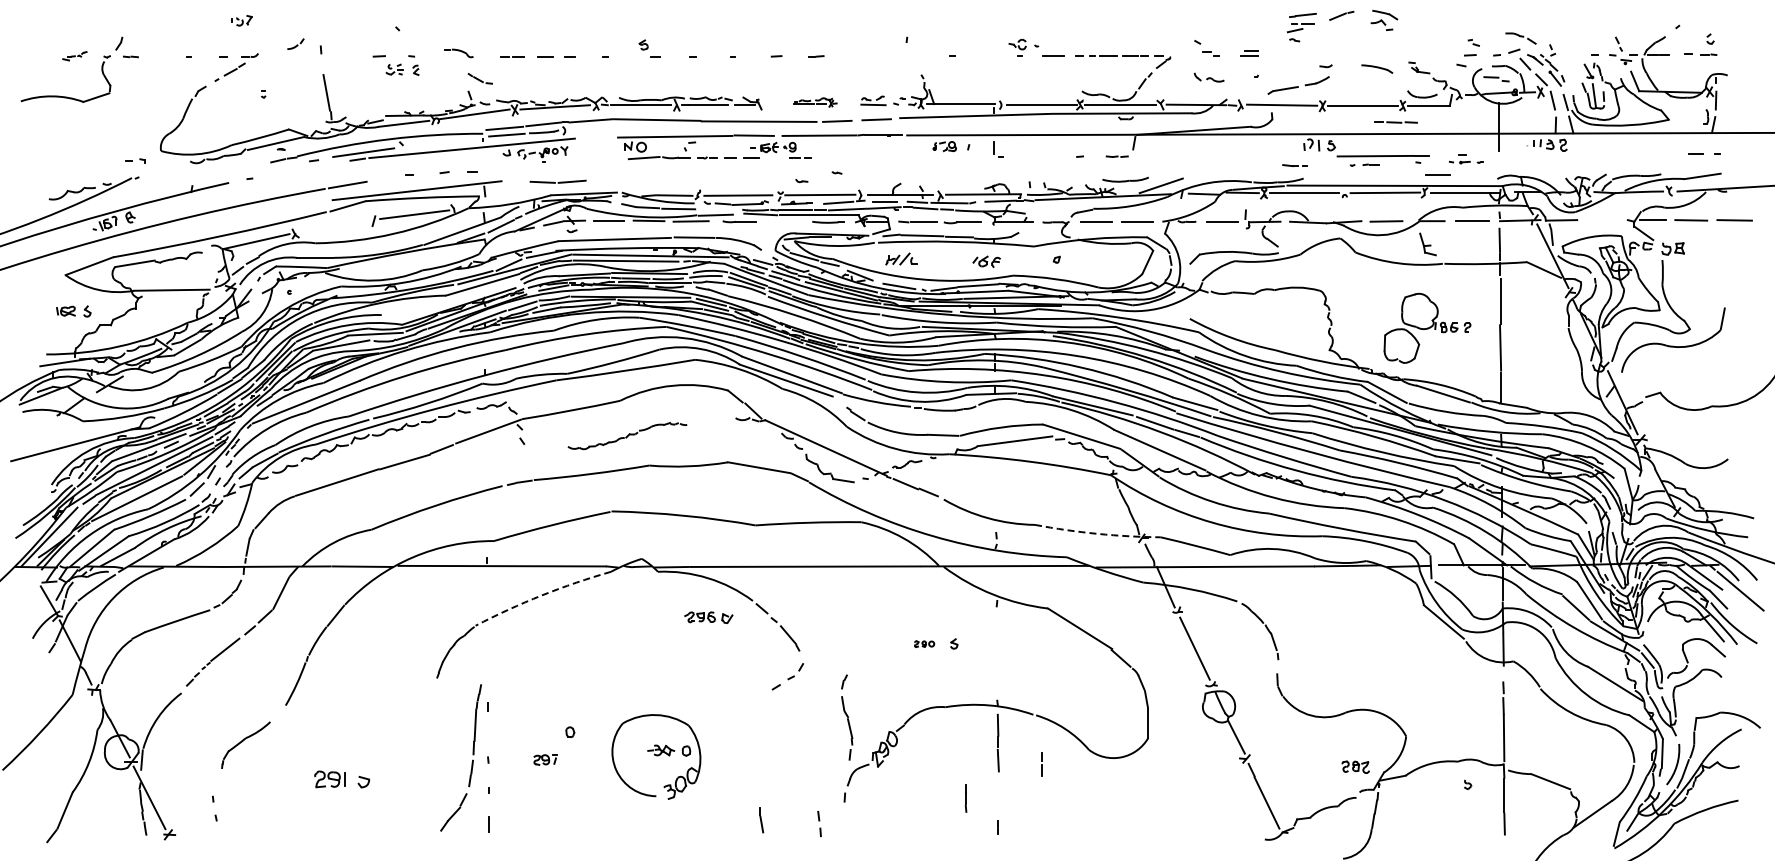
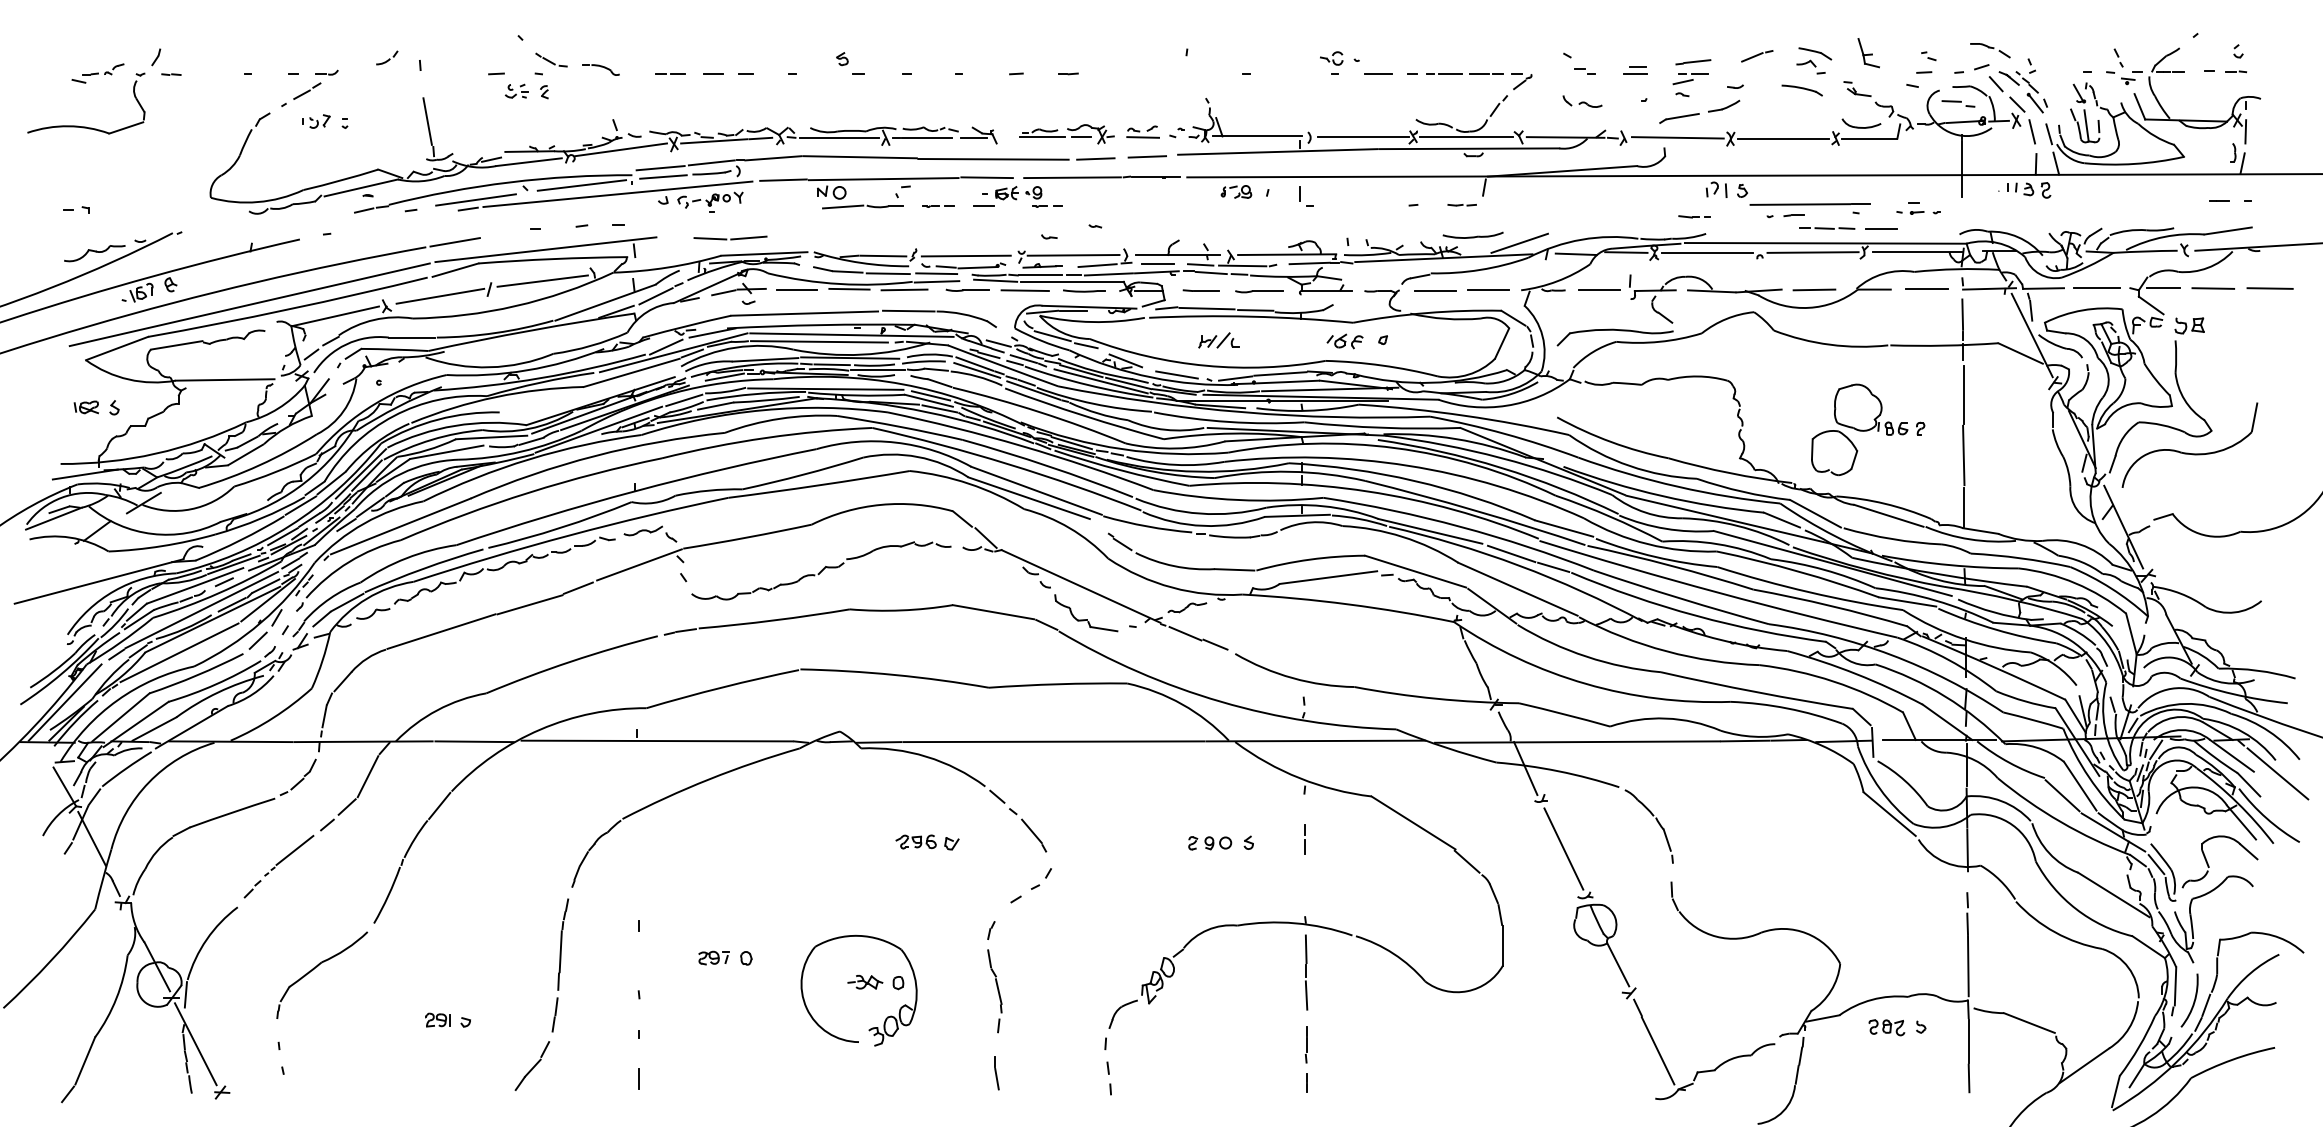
line: (1341, 15) -> (1756, 55), moved
part: (241, 20) -> (316, 121), moved
part: (1384, 20) -> (1814, 60), moved
part: (1301, 27) -> (1691, 78), moved
part: (74, 56) -> (97, 74), size x1.67
part: (479, 78) -> (550, 59), moved
part: (814, 102) -> (1065, 134), size x1.67
line: (1395, 122) -> (1826, 228), moved
line: (598, 137) -> (783, 180), added
line: (444, 141) -> (581, 185), added
part: (716, 157) -> (937, 206), size x0.62
part: (135, 160) -> (76, 208), moved
line: (715, 208) -> (936, 272), added
line: (1601, 220) -> (2095, 288), added
line: (783, 221) -> (1025, 290), added
part: (917, 221) -> (1200, 290), size x0.71
line: (336, 225) -> (440, 295), added
line: (190, 232) -> (249, 304), added
part: (1427, 244) -> (1868, 53), moved
part: (901, 258) -> (1219, 339), moved
part: (986, 261) -> (1344, 341), moved
part: (627, 435) -> (821, 570), size x1.67
arc: (1097, 533) -> (1436, 698), dashed -> solid
arc: (541, 595) -> (708, 779), dashed -> solid
part: (708, 617) -> (927, 842), moved
part: (924, 643) -> (1209, 842), size x1.67
part: (847, 717) -> (995, 977), moved
part: (245, 744) -> (321, 974), size x1.43
part: (545, 759) -> (713, 957), moved
part: (471, 762) -> (555, 1000), moved
line: (1041, 764) -> (1304, 839), moved
part: (1355, 766) -> (1886, 1026), moved
part: (342, 779) -> (448, 1020), size x0.62
part: (965, 798) -> (1305, 1045), moved
part: (819, 824) -> (1109, 1079), moved

